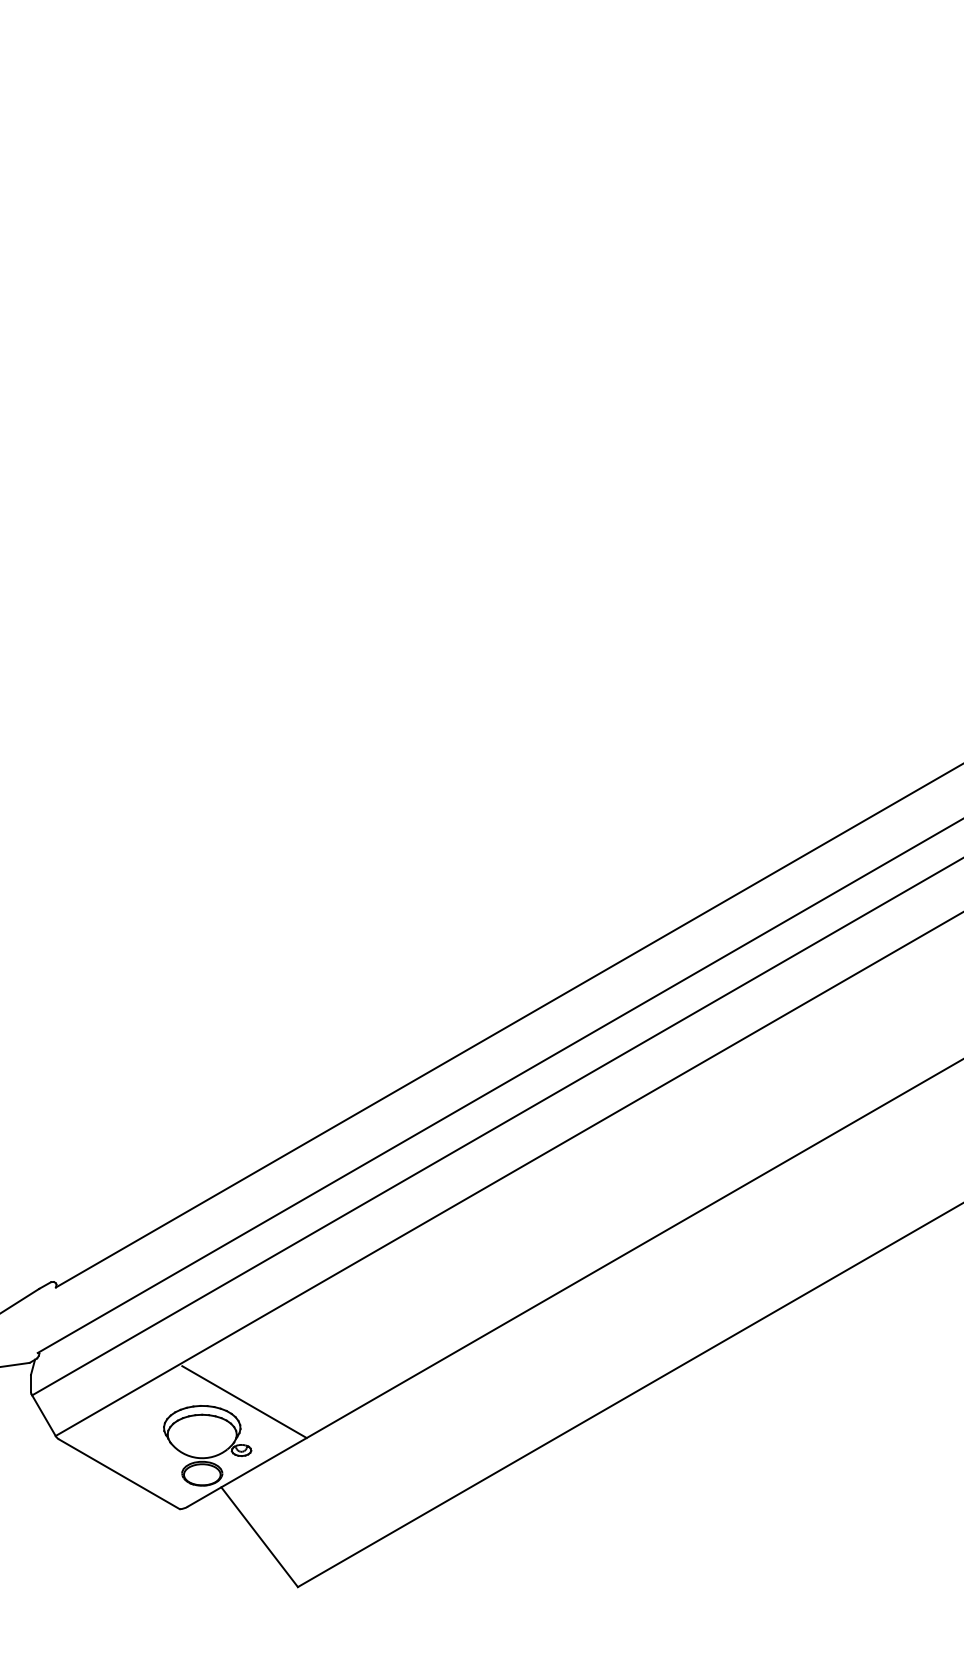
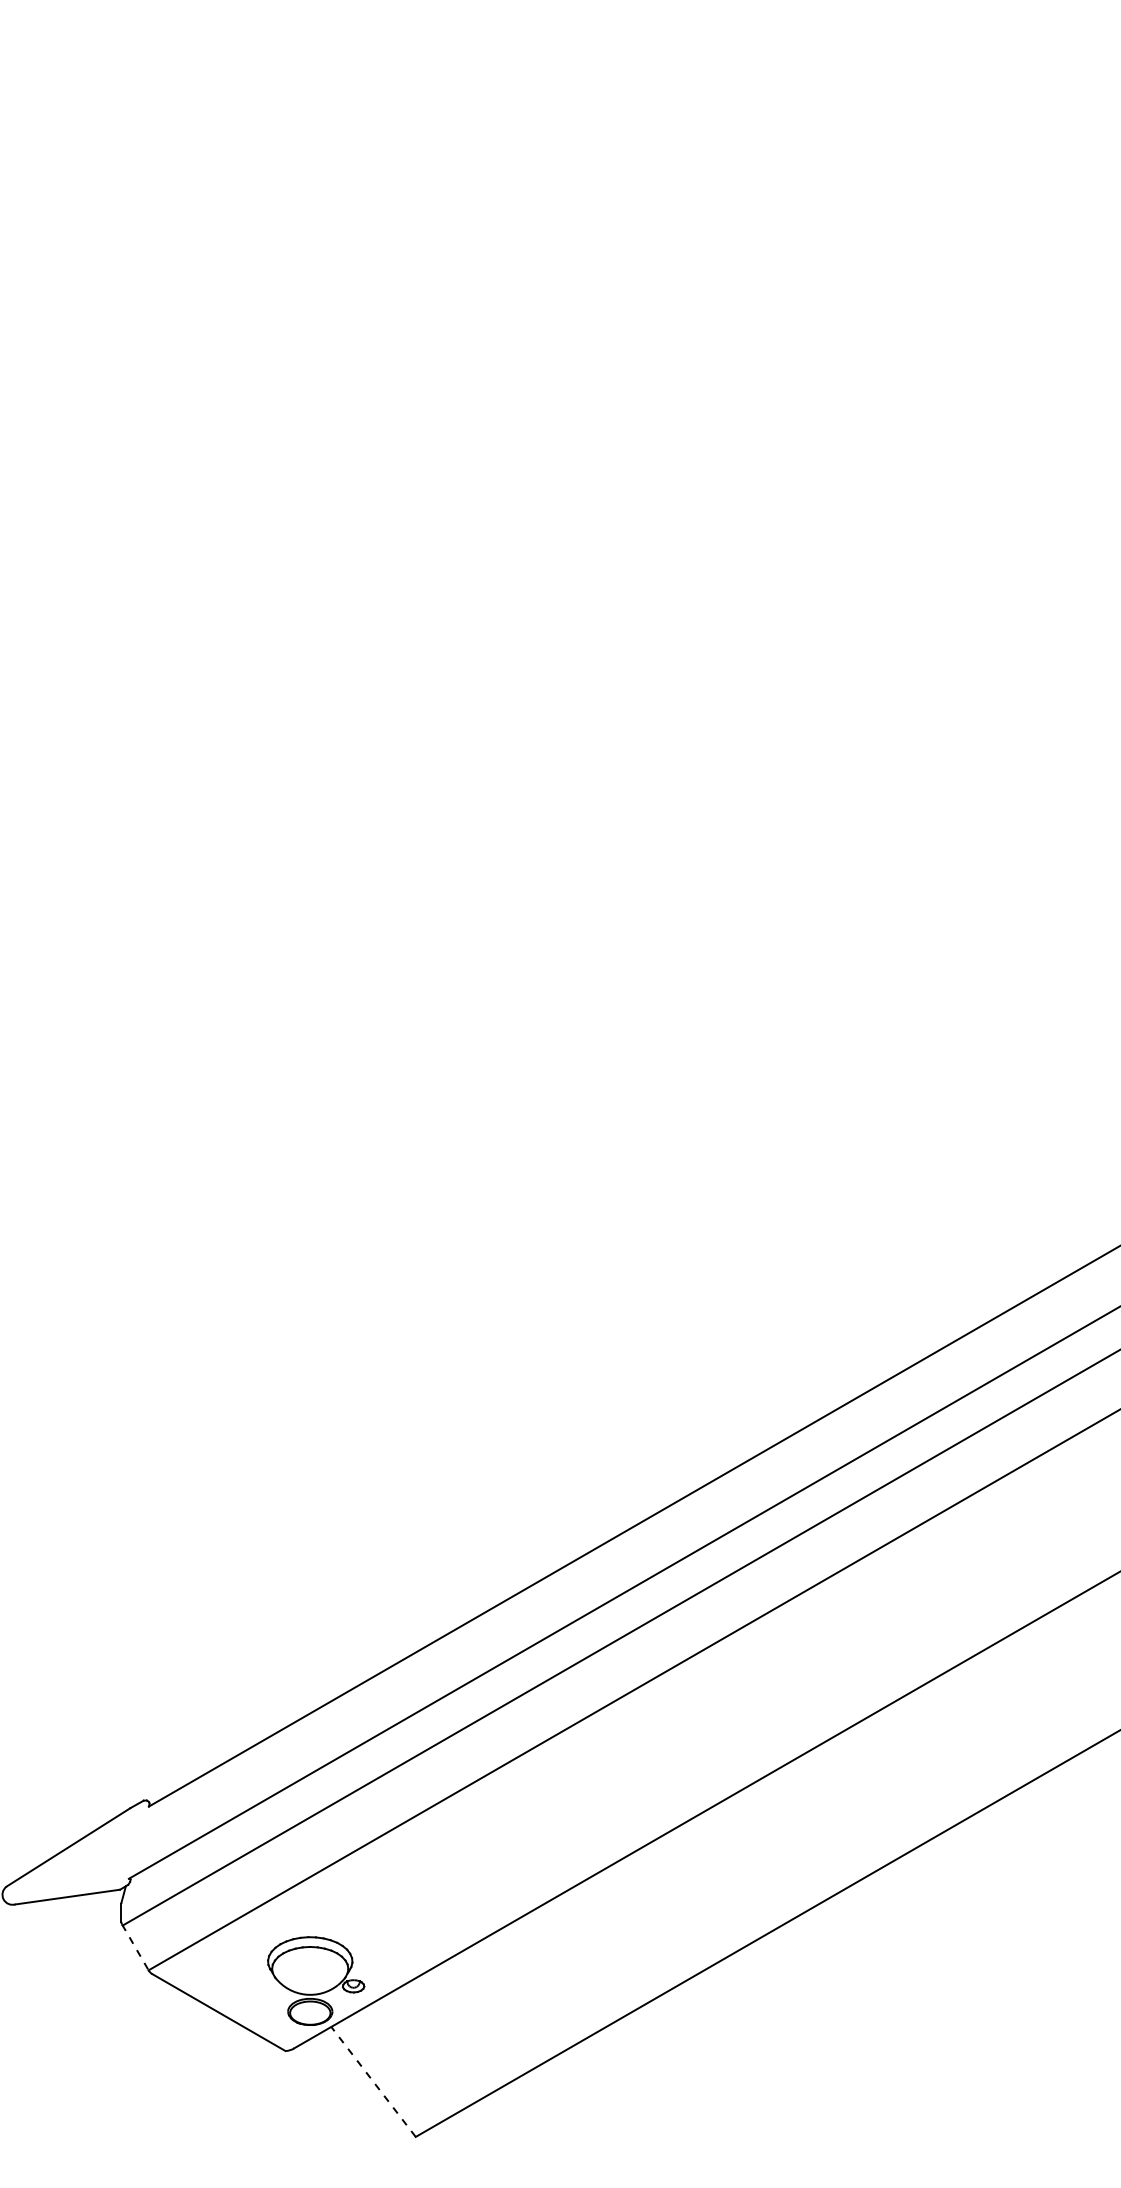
line: (244, 1401) -> (356, 1932), removed
line: (43, 1415) -> (135, 1947), solid -> dashed
line: (259, 1536) -> (373, 2081), solid -> dashed

